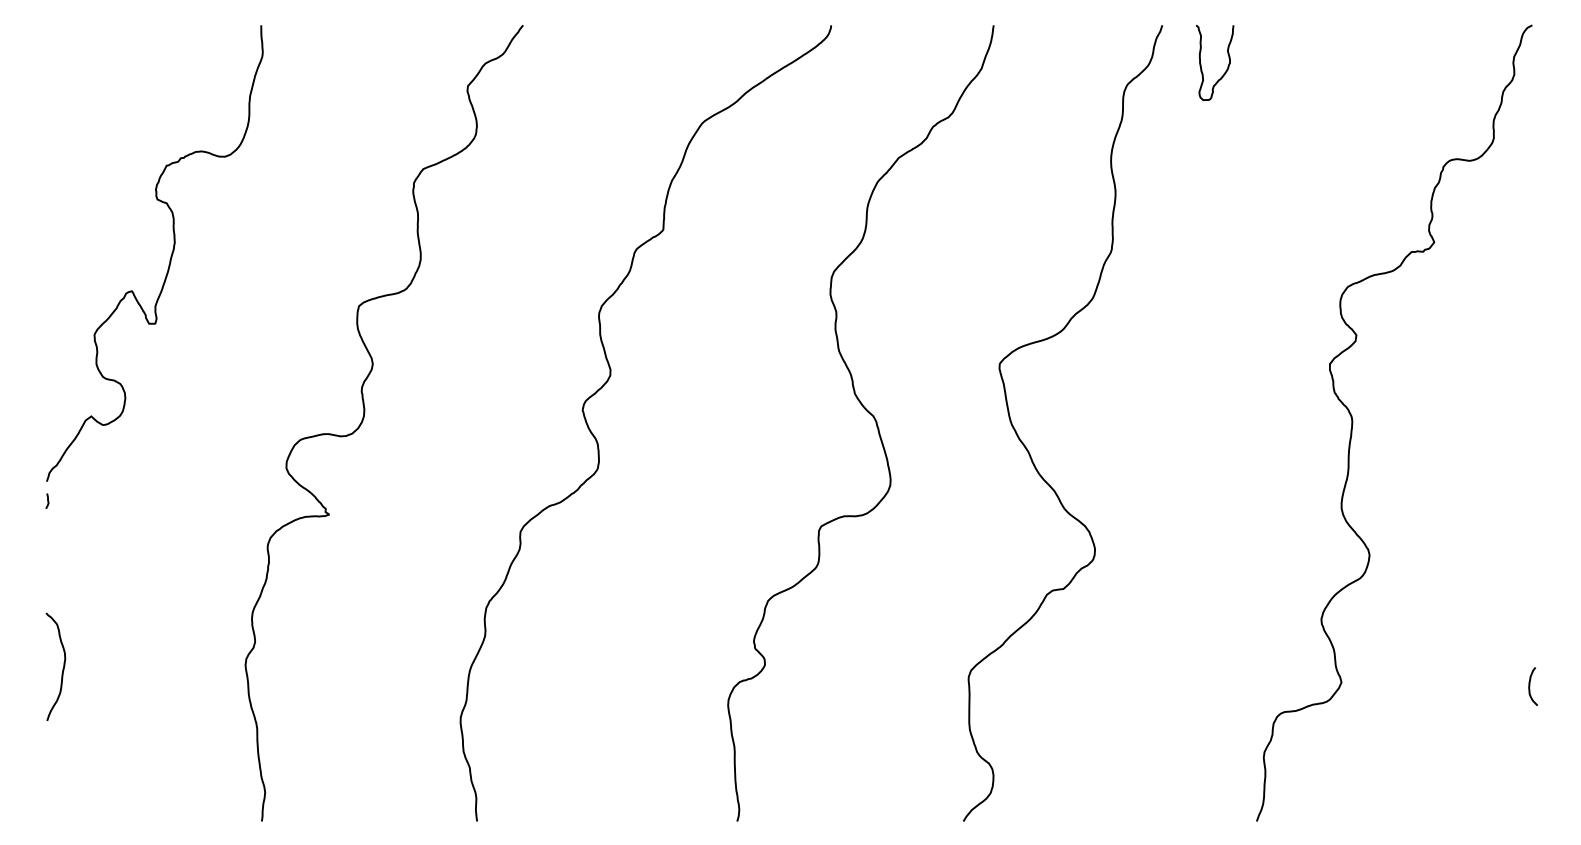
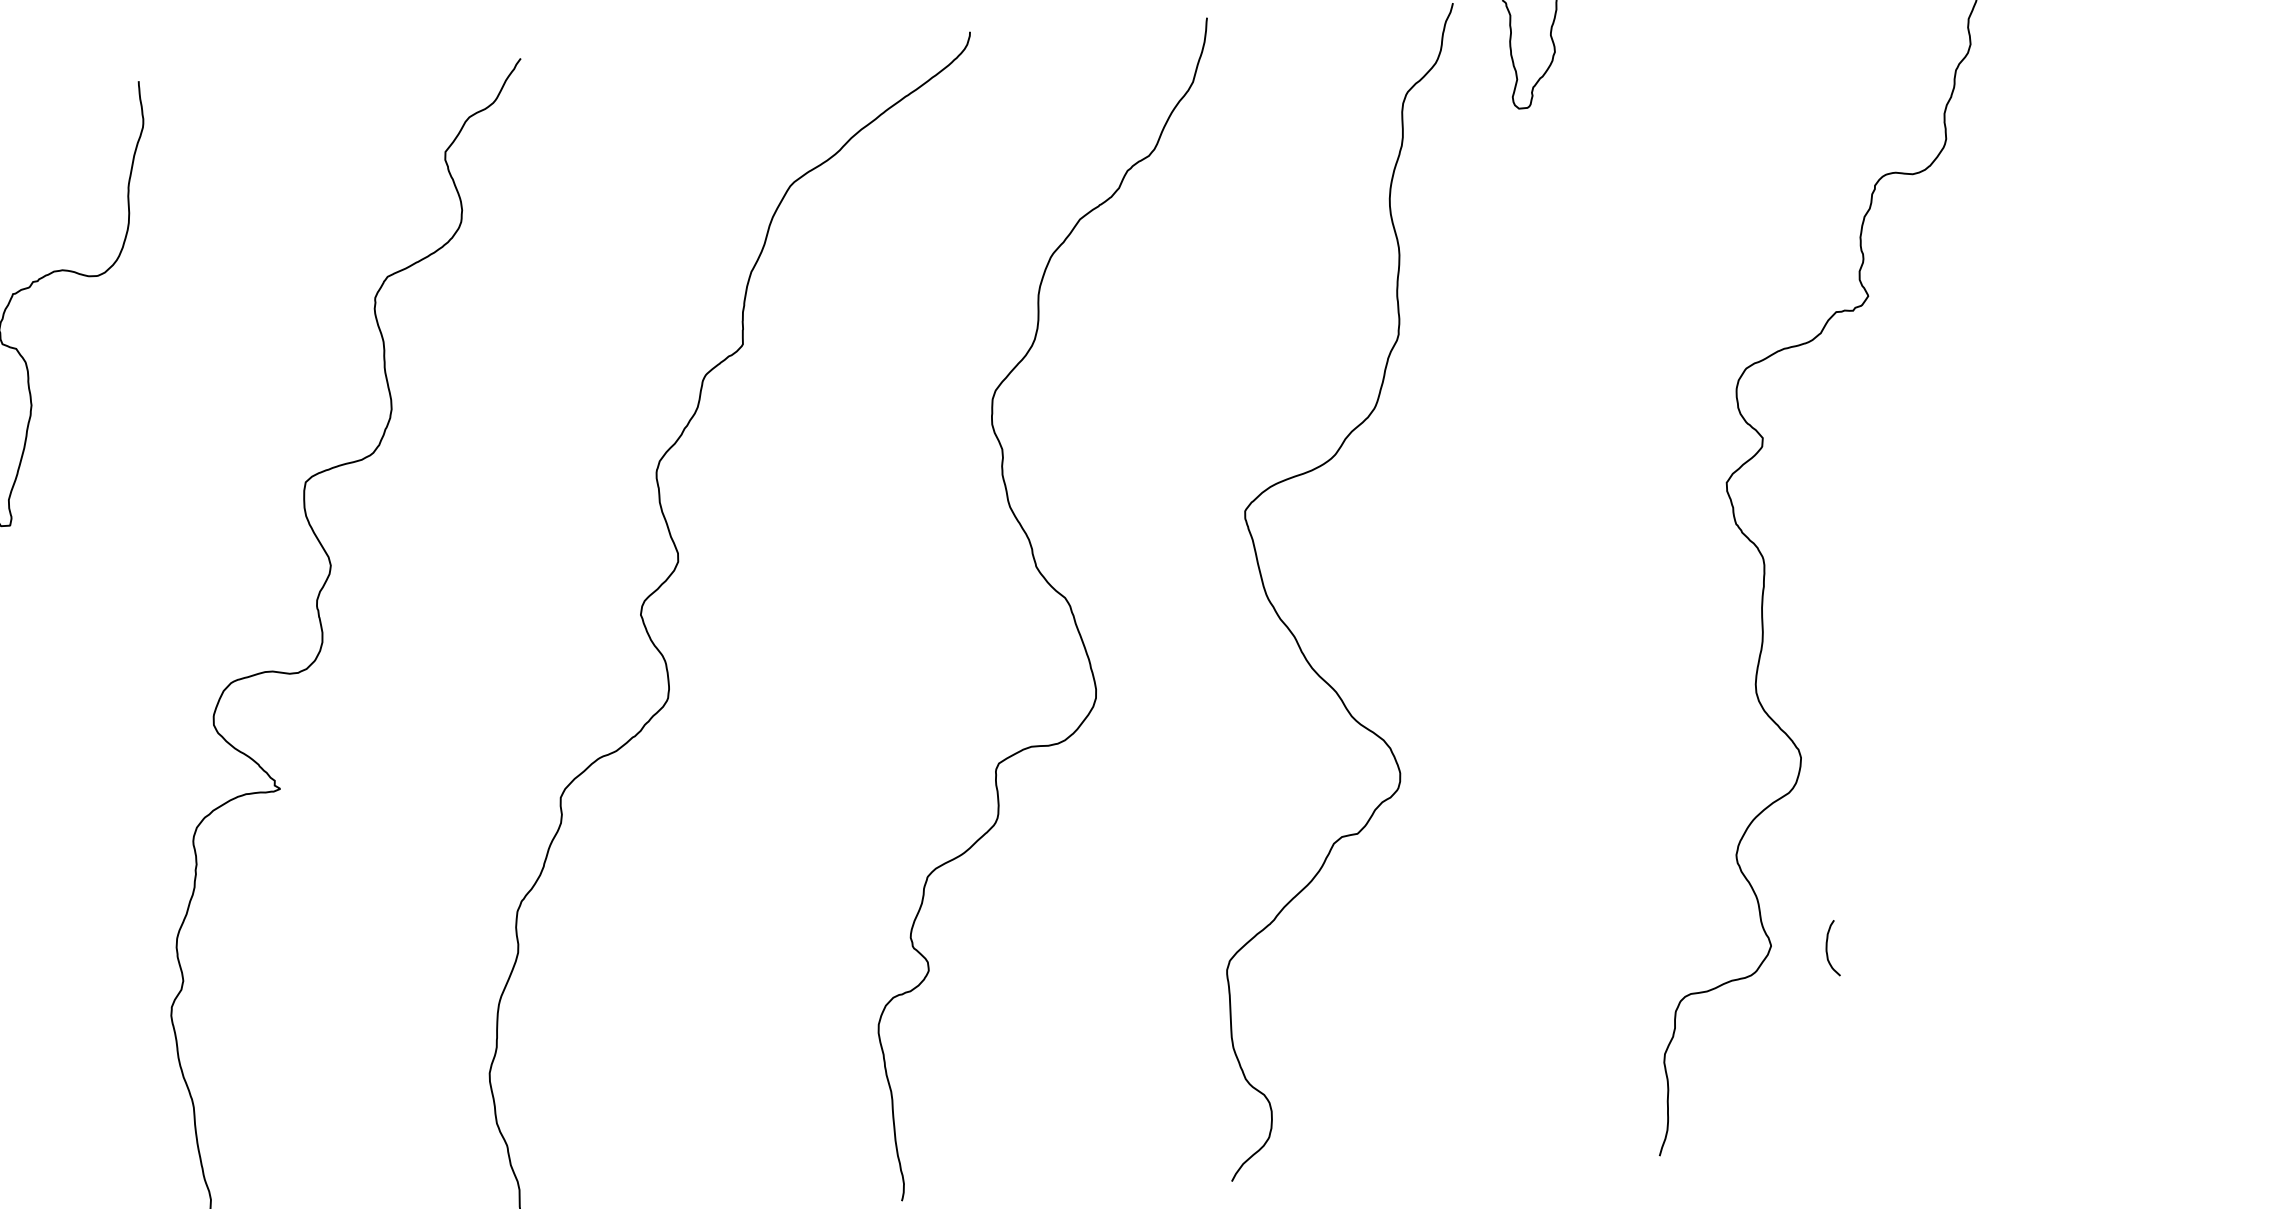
curve: (1530, 686) -> (1828, 948), moved

